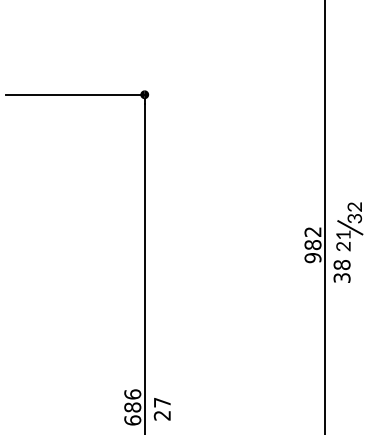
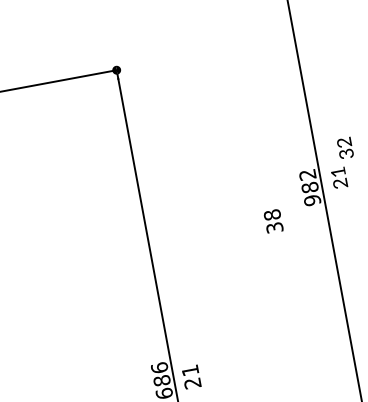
line: (350, 227) -> (343, 163), removed
text: (341, 271) -> (273, 221), moved
text: (162, 402) -> (190, 370), 27 -> 21

